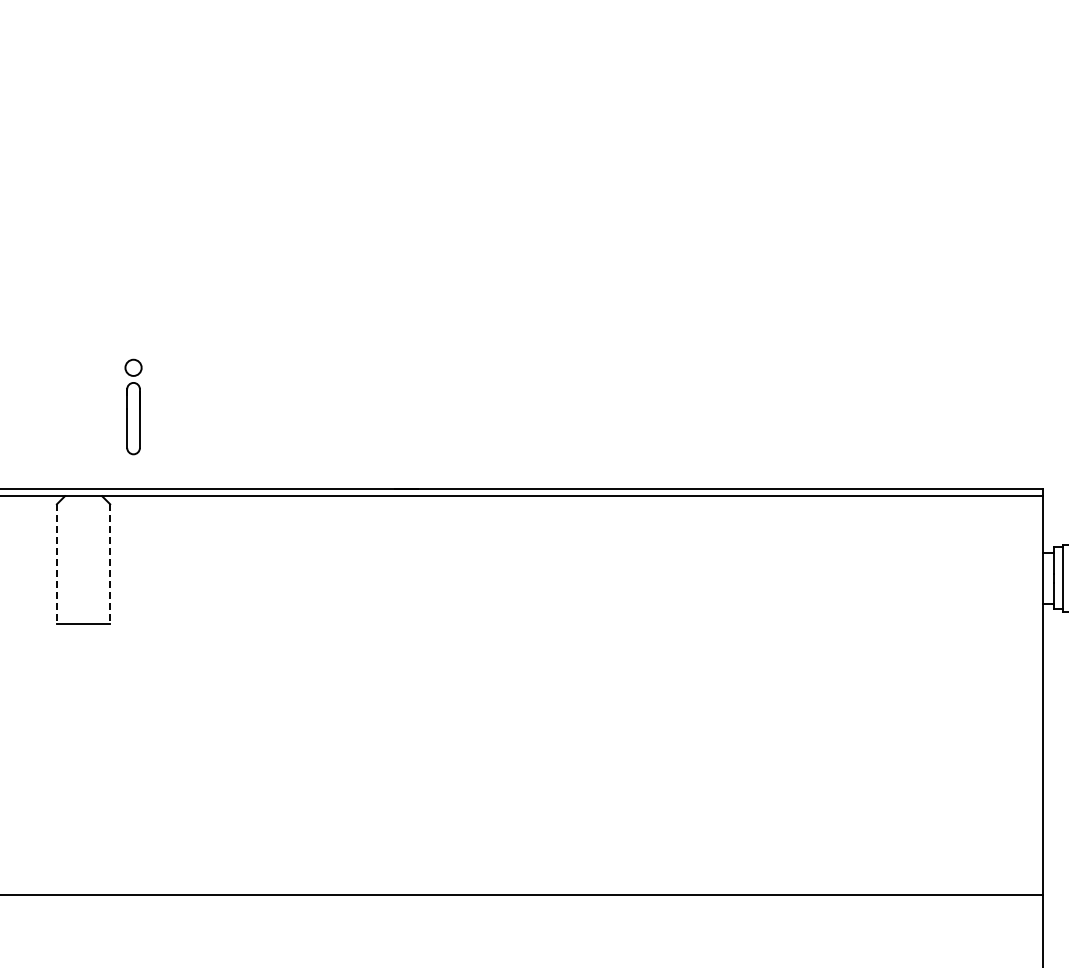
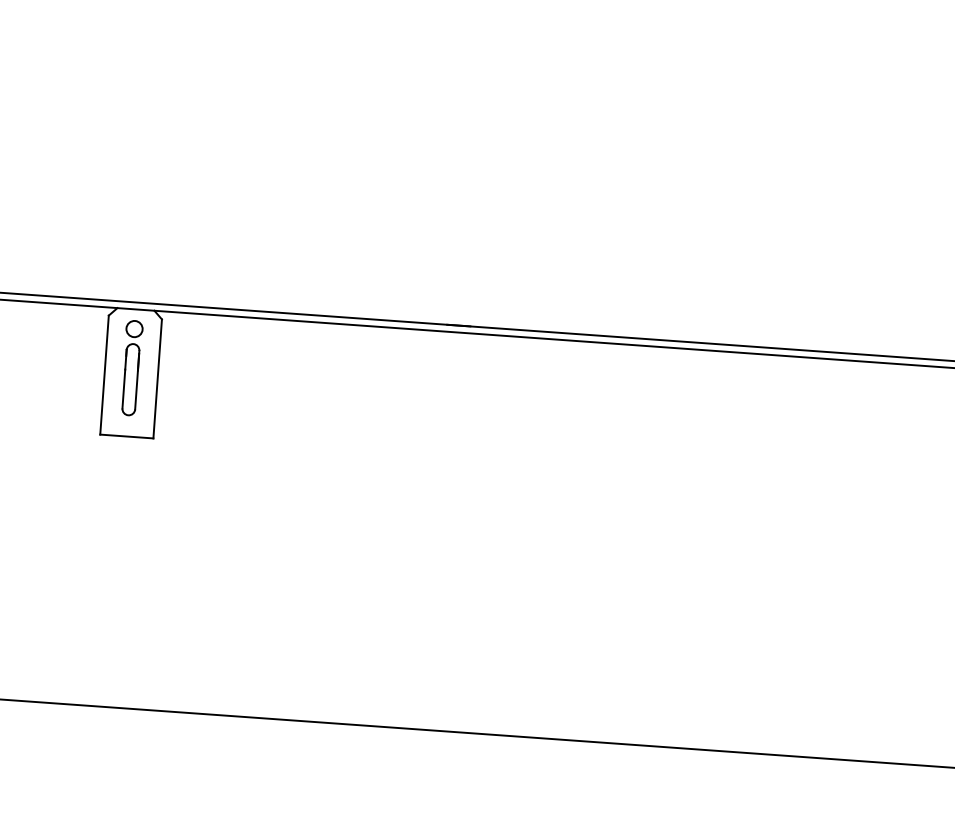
part: (133, 406) -> (131, 367), moved
line: (56, 563) -> (104, 374), dashed -> solid
line: (110, 563) -> (158, 378), dashed -> solid

